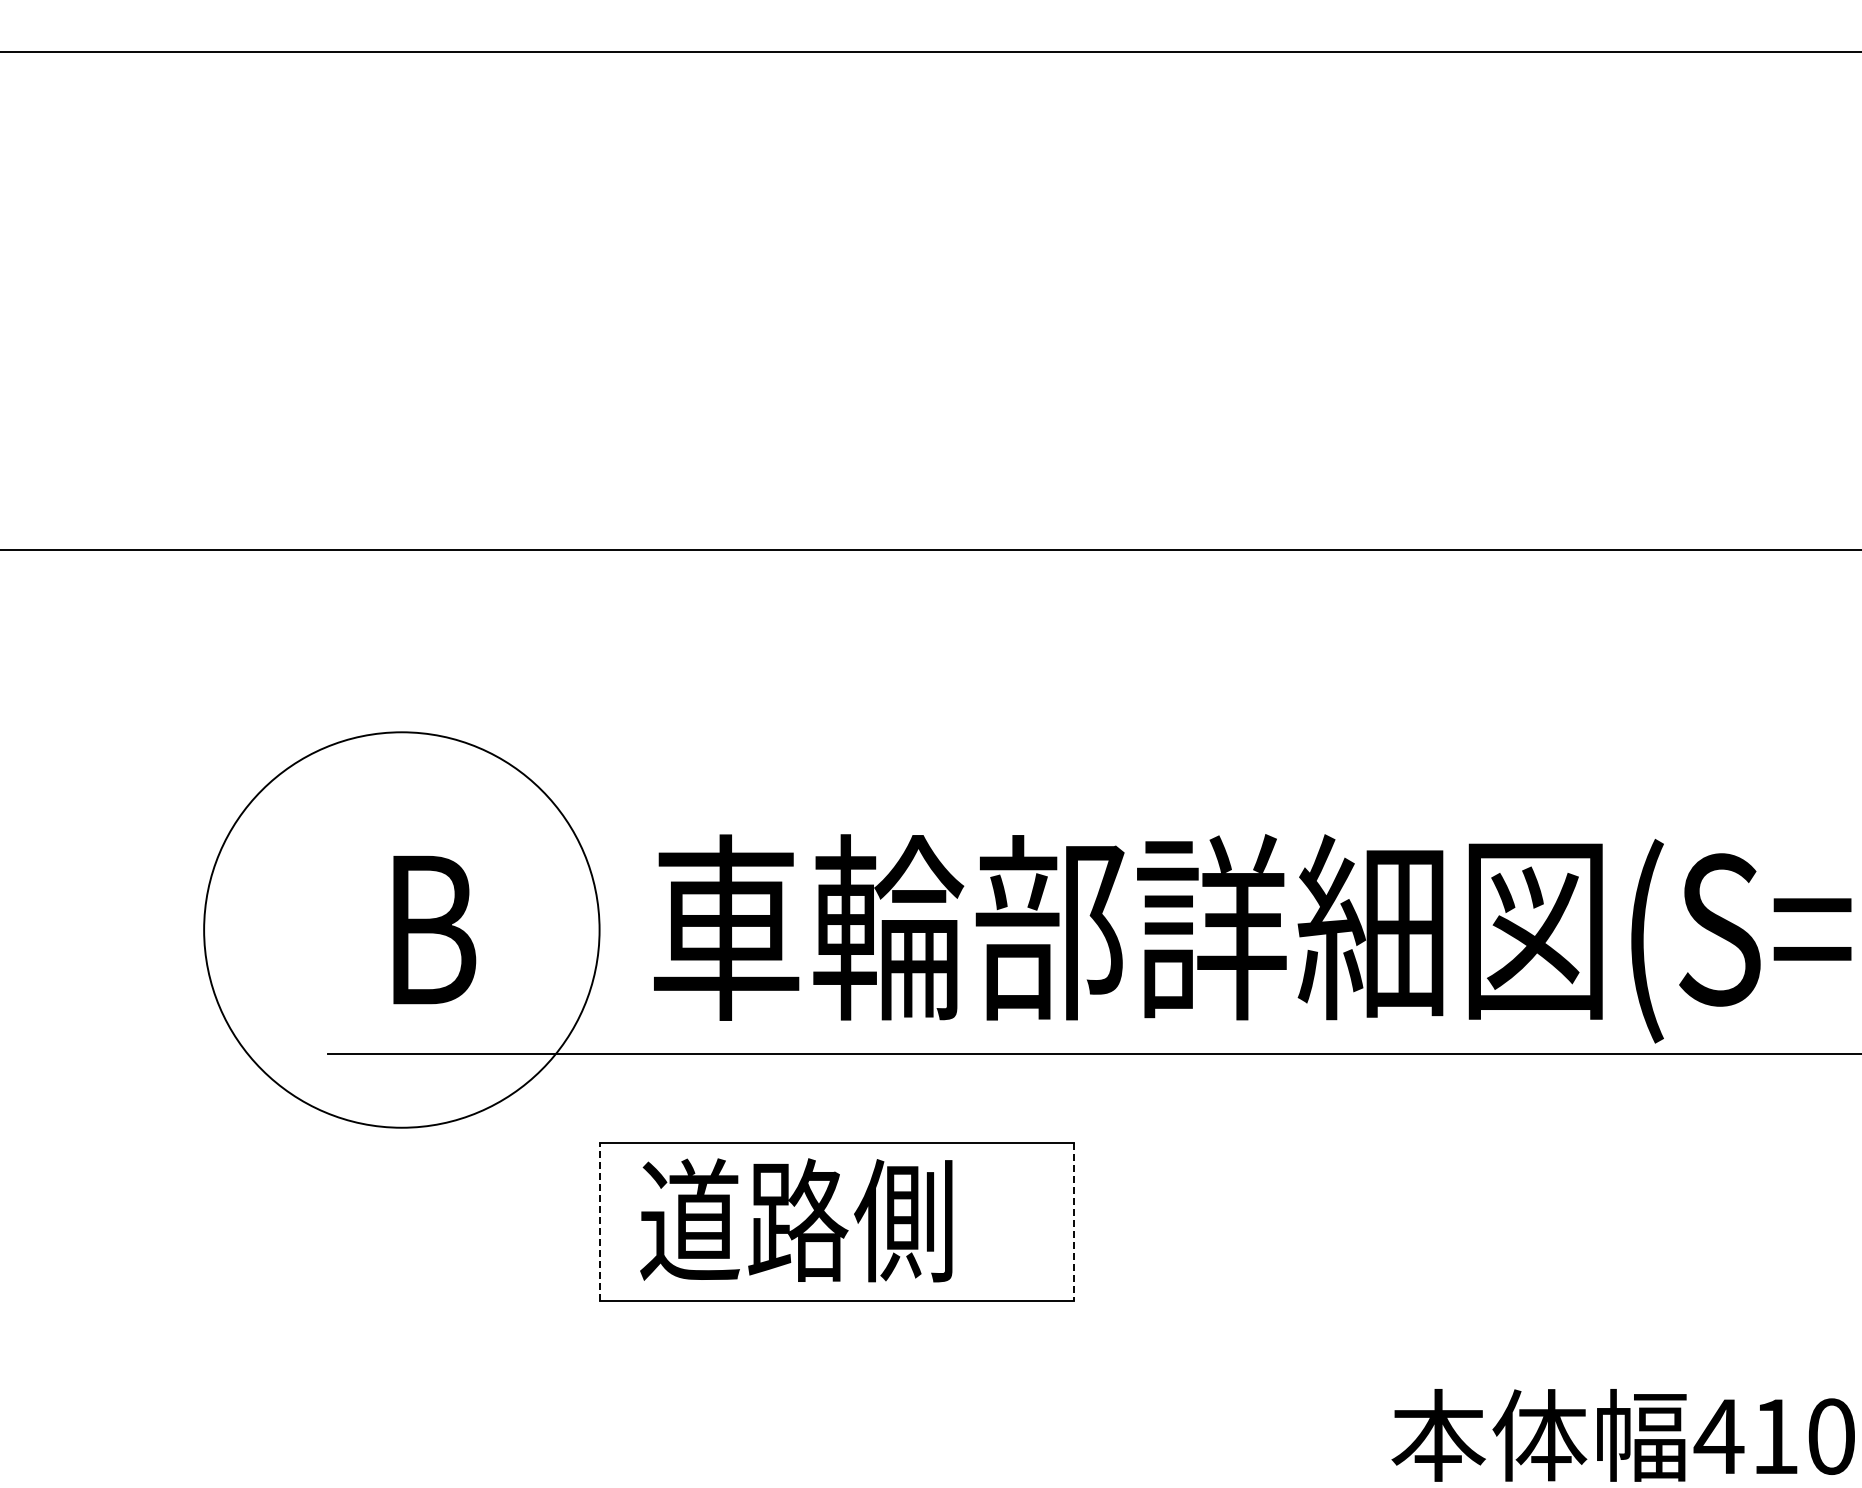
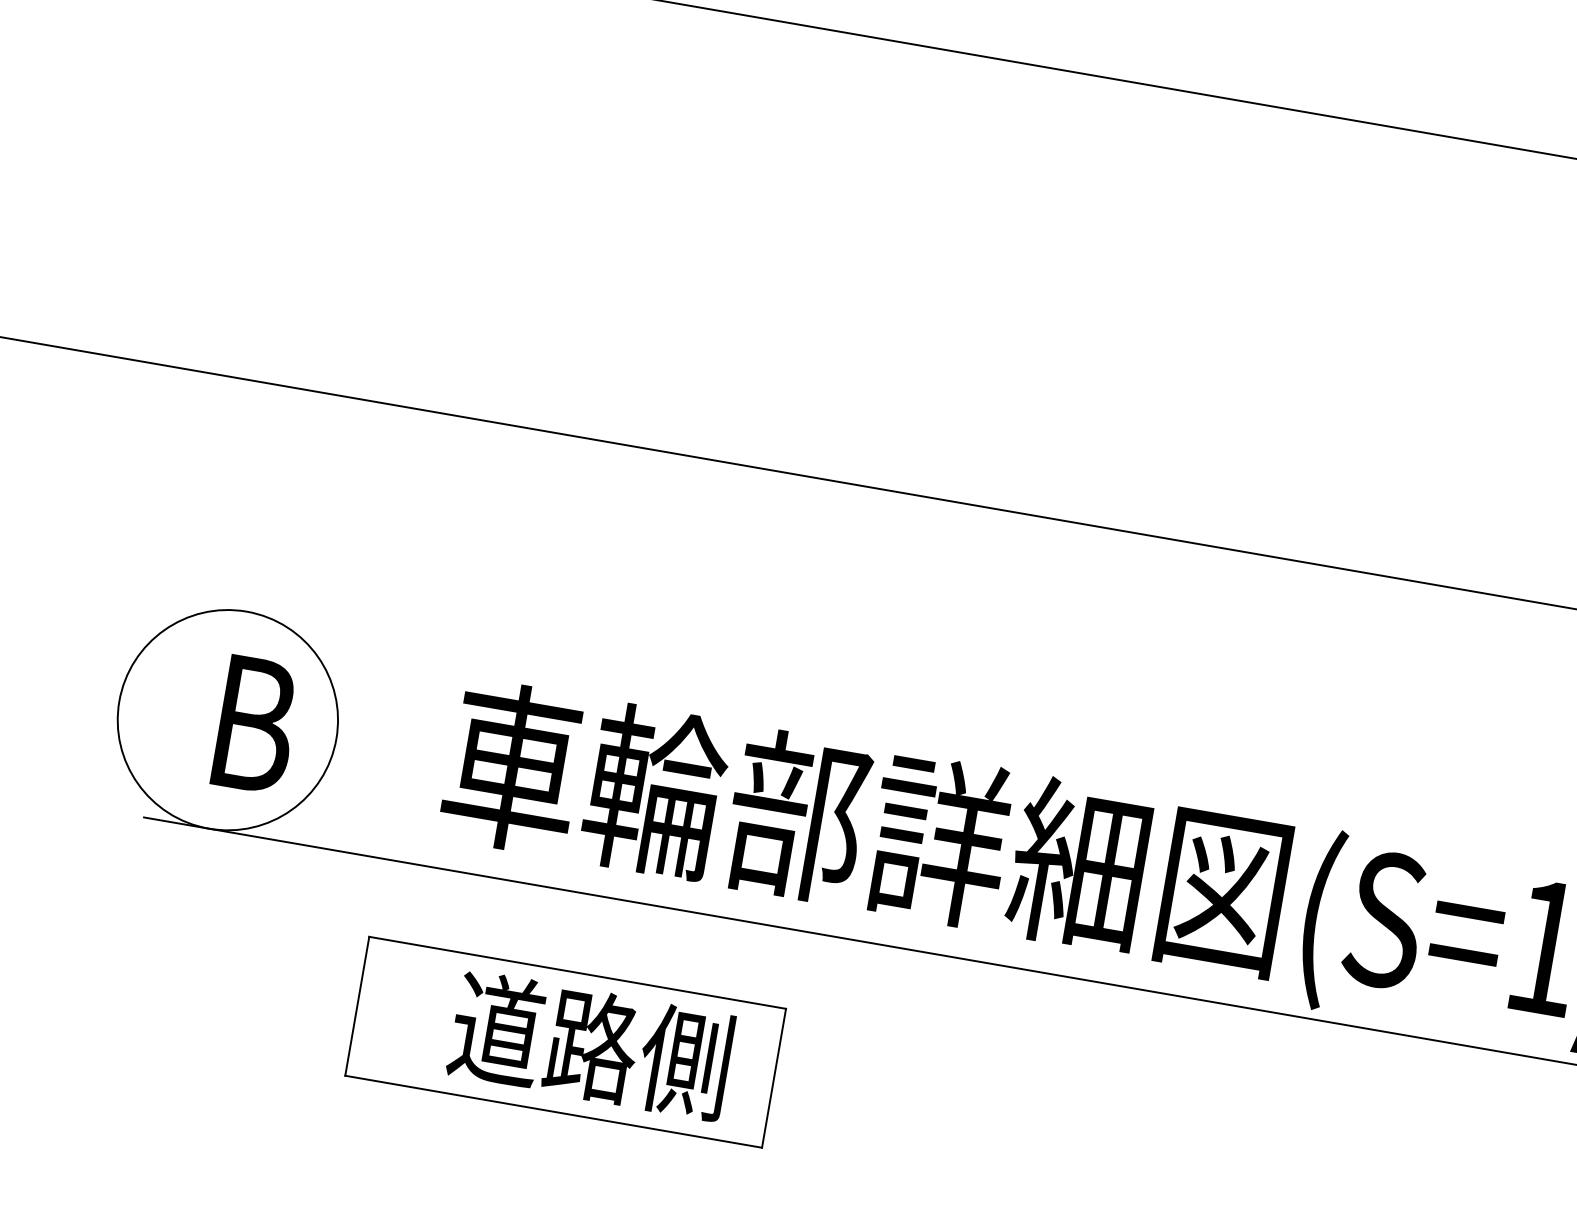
circle: (401, 929) -> (227, 719), size x0.62
text: (796, 1220) -> (590, 1045), moved
line: (599, 1221) -> (357, 1006), dashed -> solid
line: (1074, 1222) -> (774, 1079), dashed -> solid

